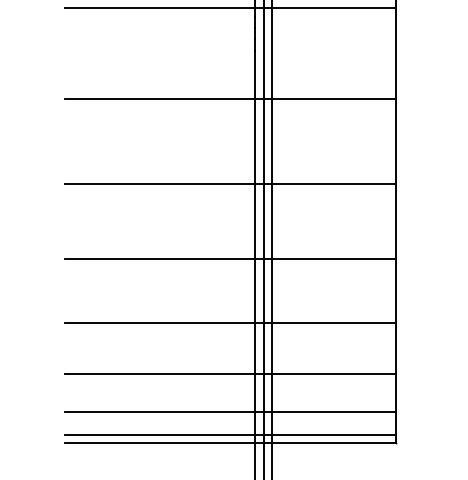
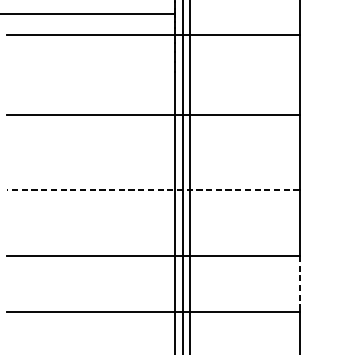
line: (230, 183) -> (153, 189), solid -> dashed
line: (395, 291) -> (299, 284), solid -> dashed

